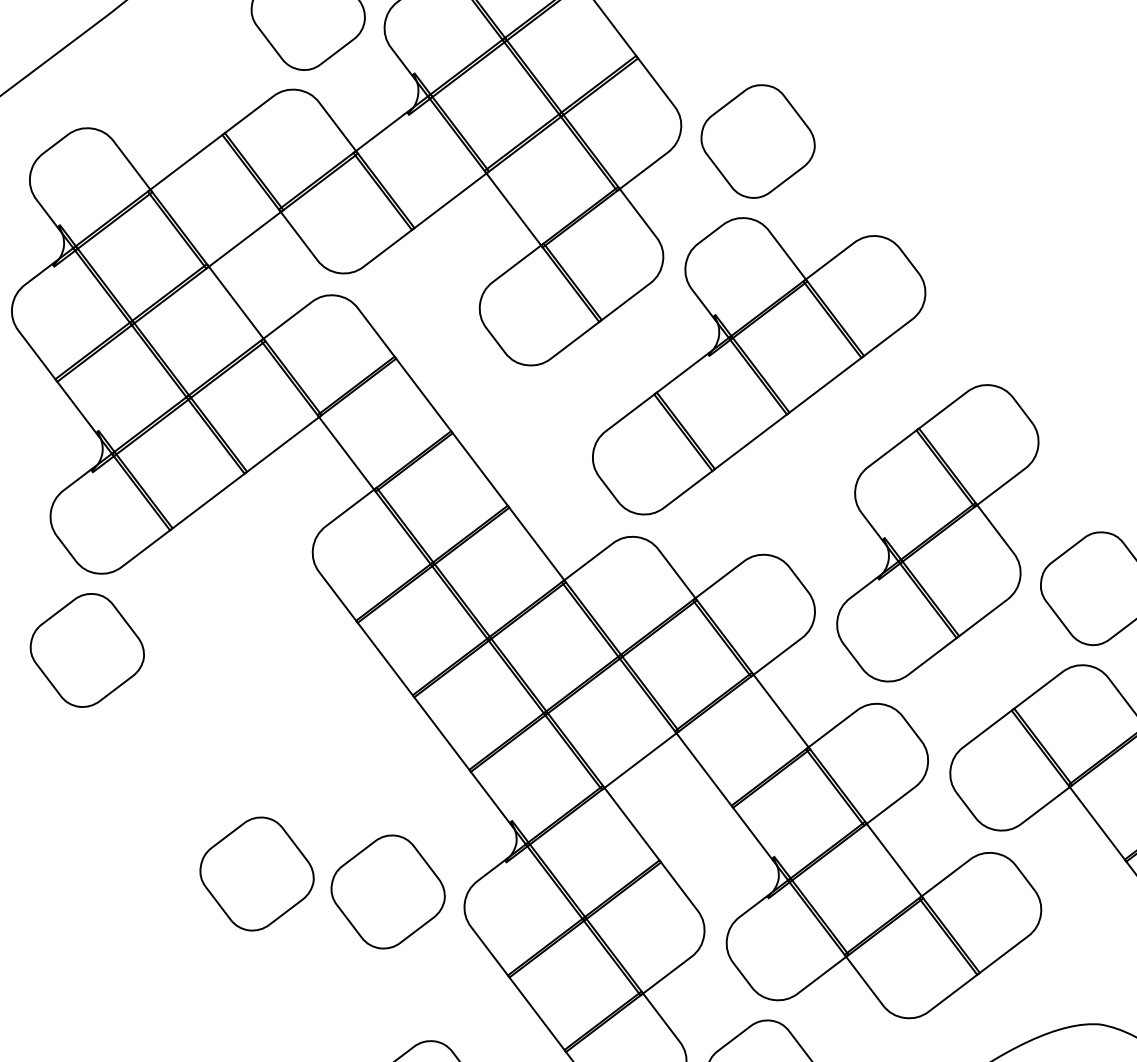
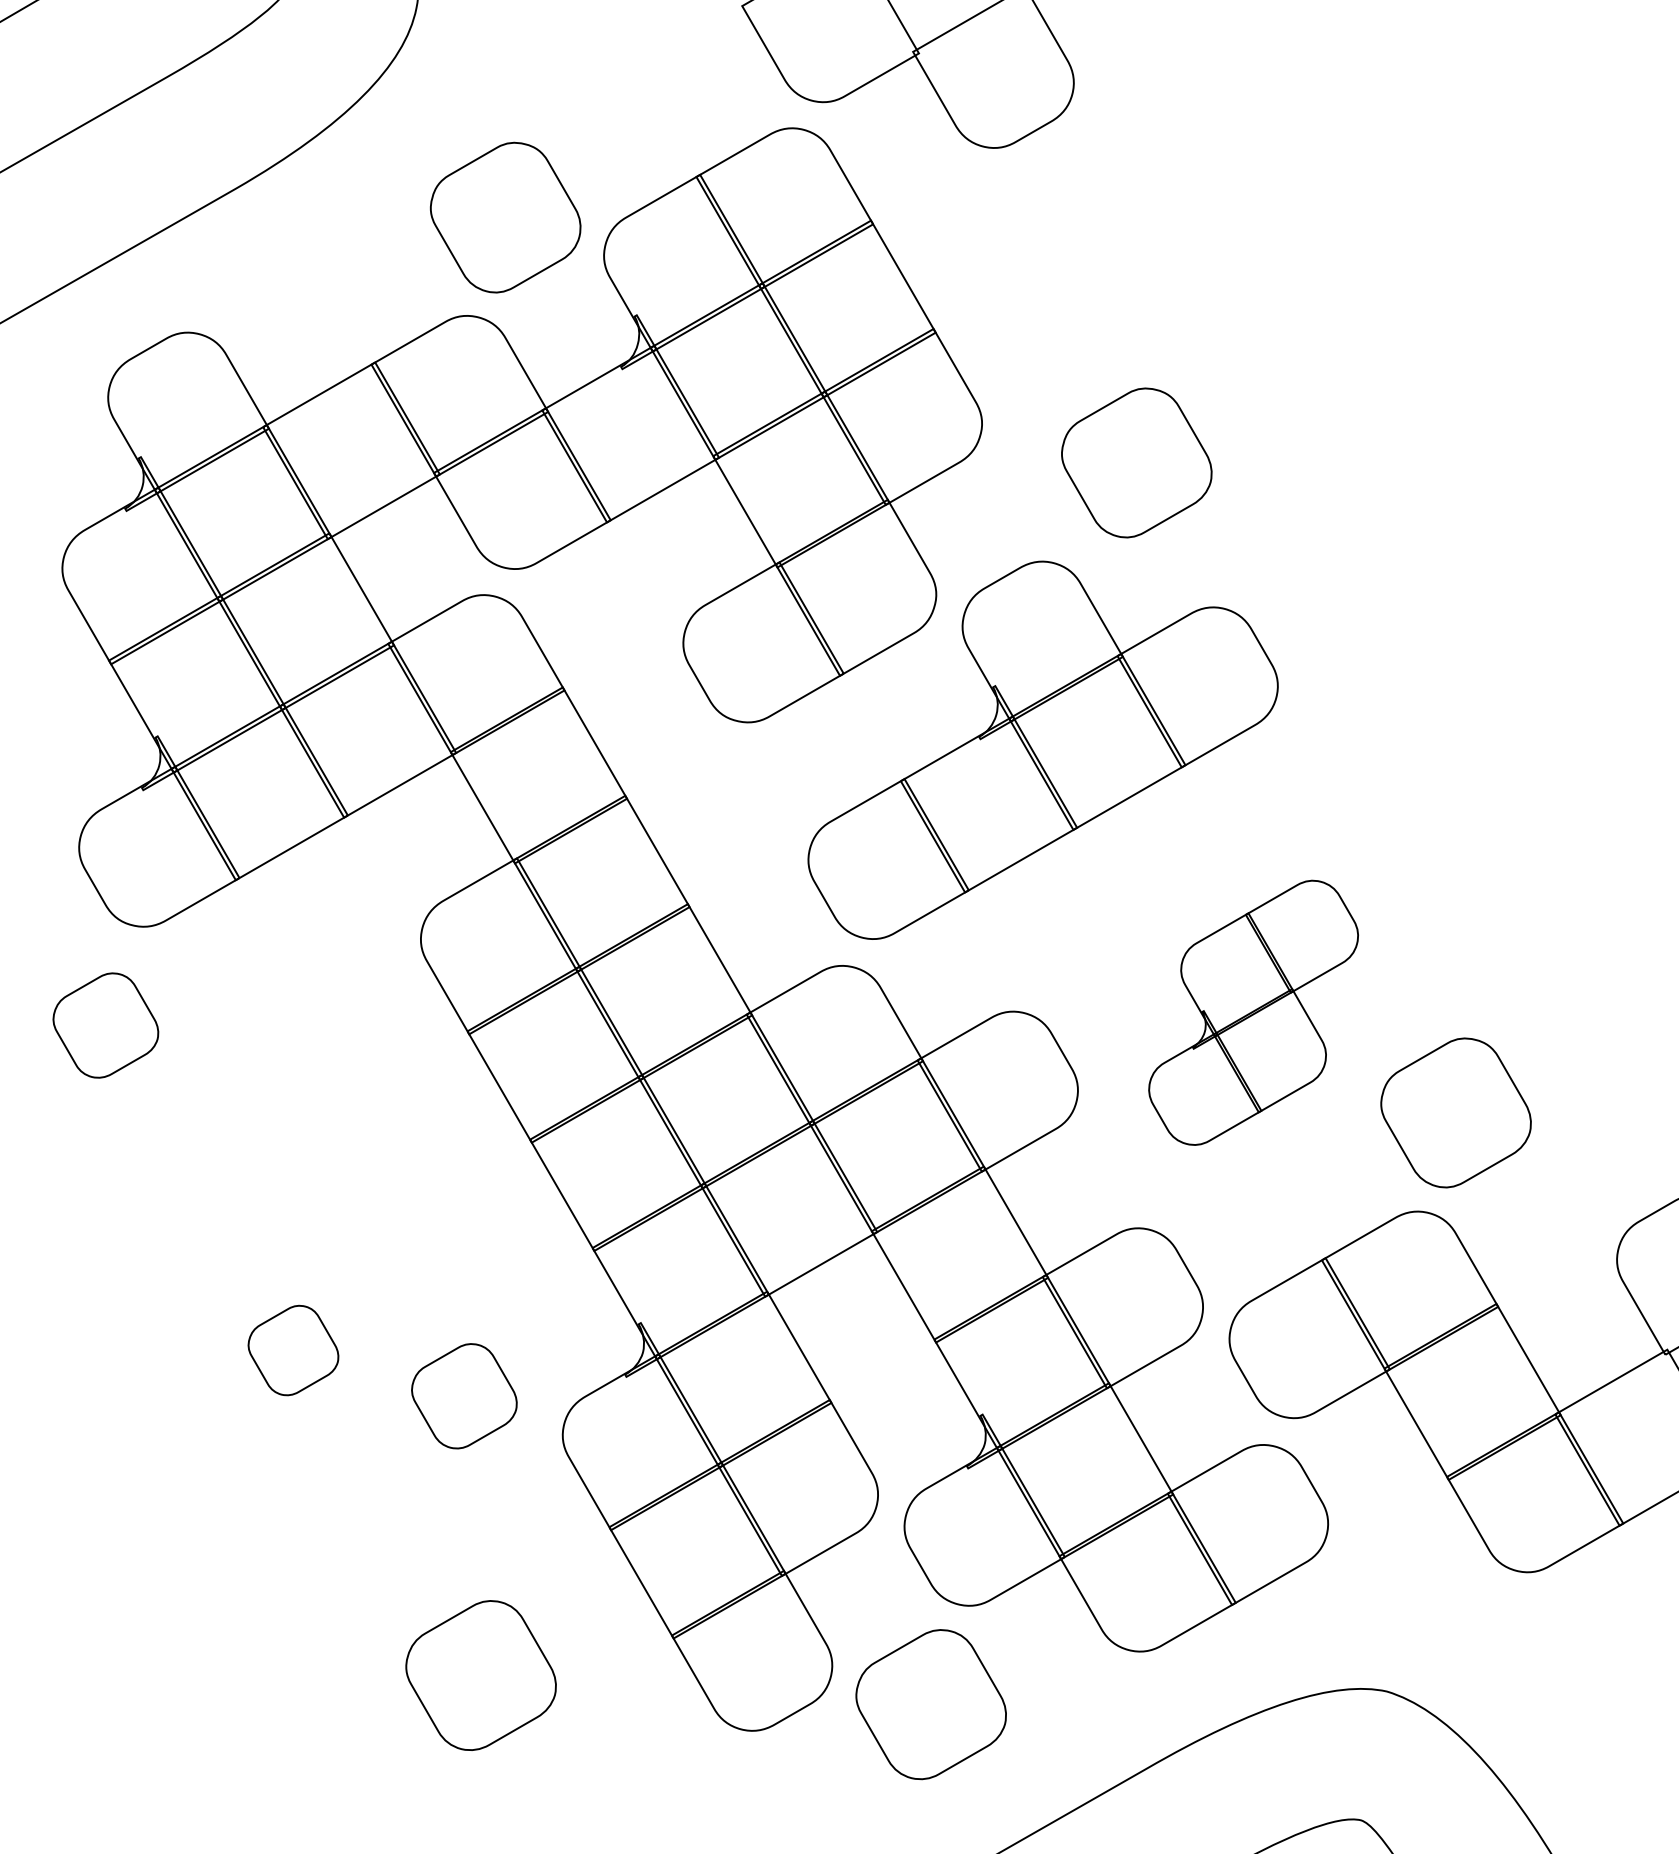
part: (757, 141) -> (1136, 462), moved
part: (937, 533) -> (1253, 1012), size x0.7
part: (86, 650) -> (105, 1025), size x0.7
part: (256, 873) -> (293, 1350), size x0.6
part: (388, 891) -> (464, 1395), size x0.7

